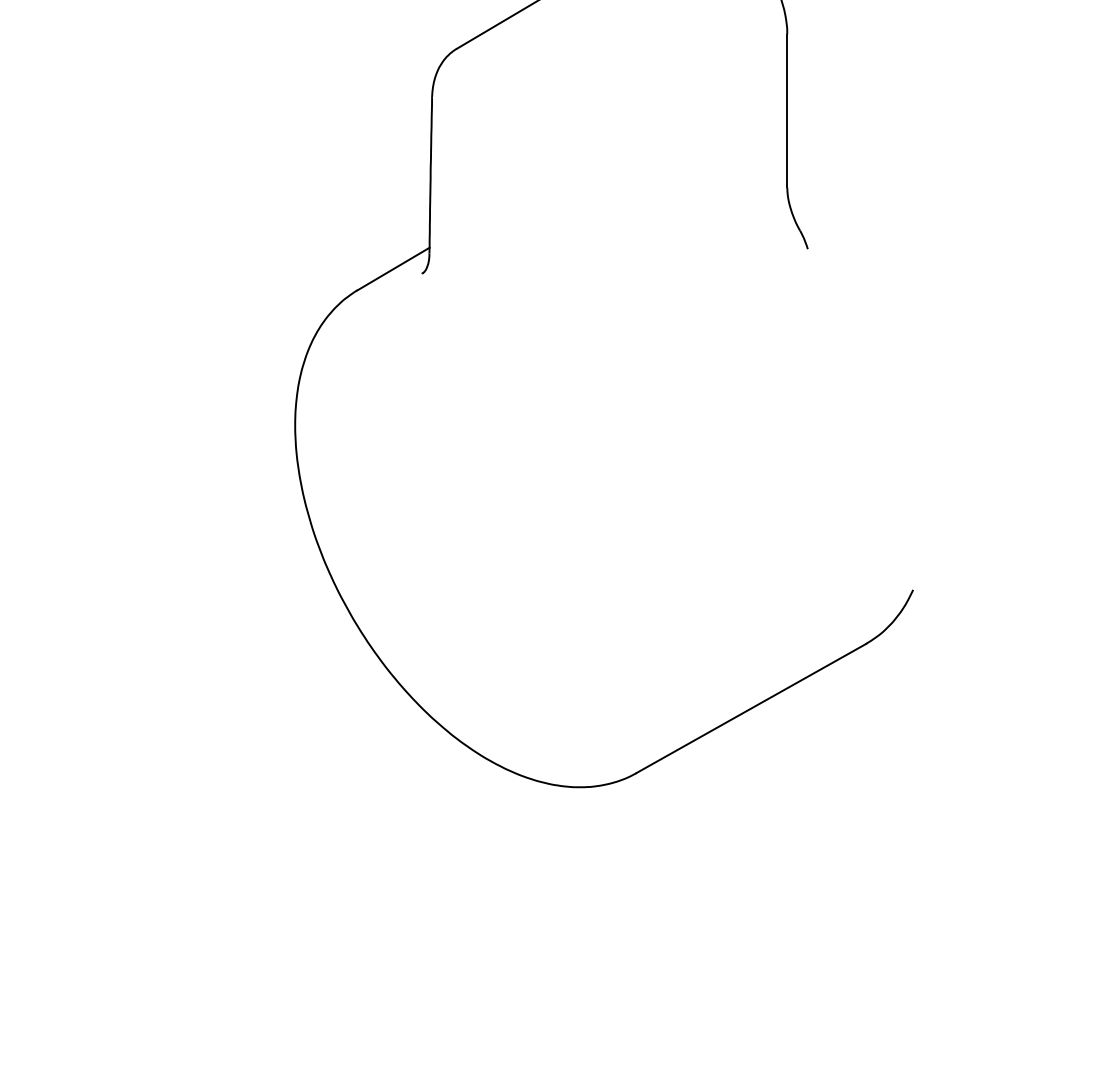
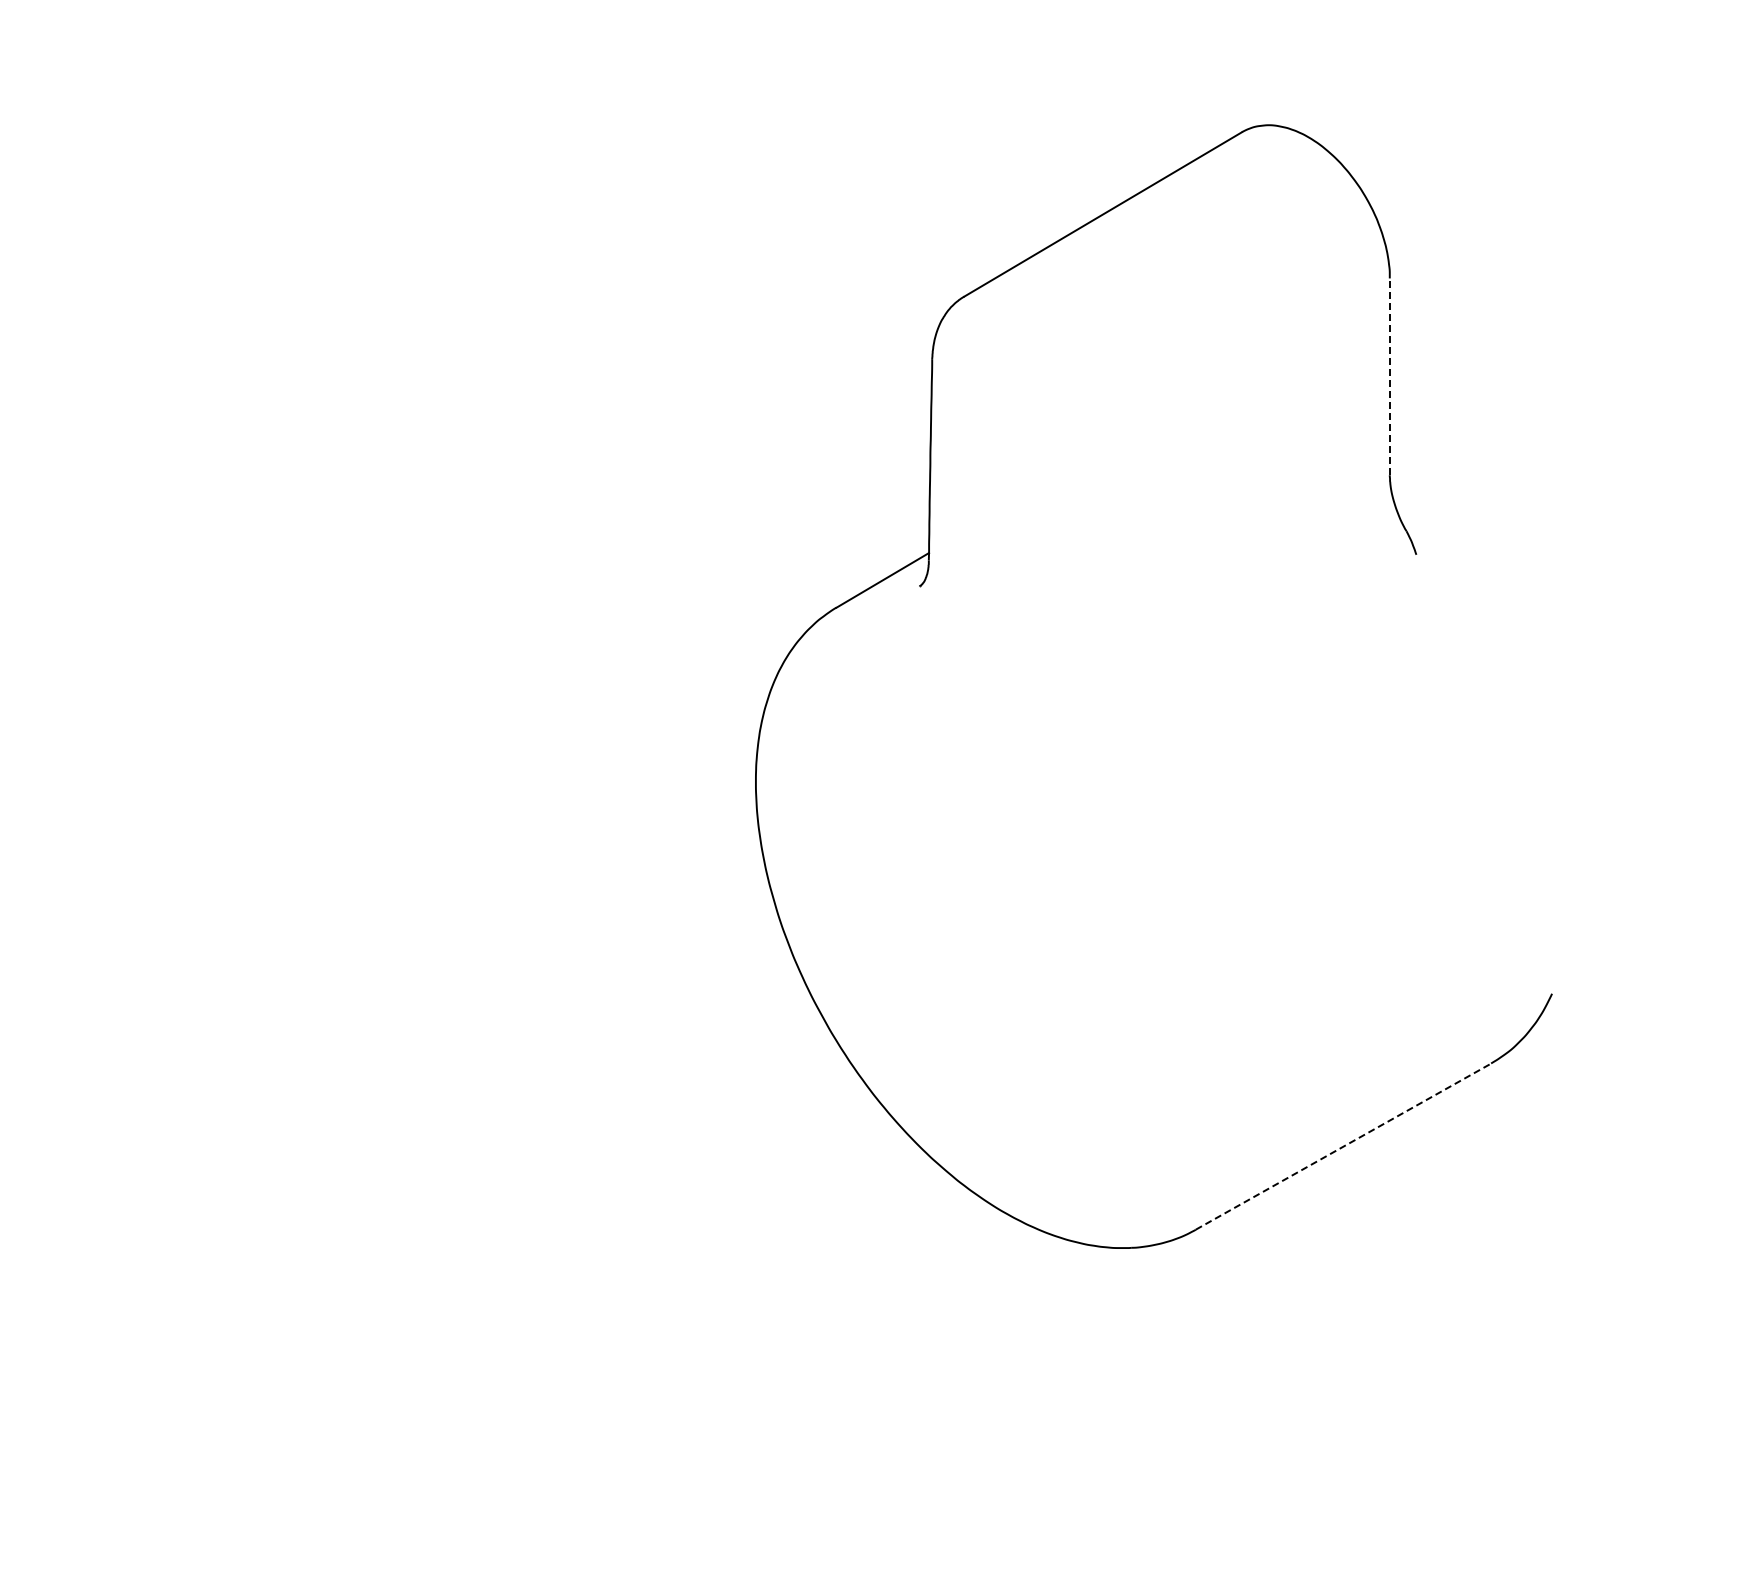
line: (787, 110) -> (1389, 376), solid -> dashed
line: (751, 708) -> (1343, 1146), solid -> dashed

